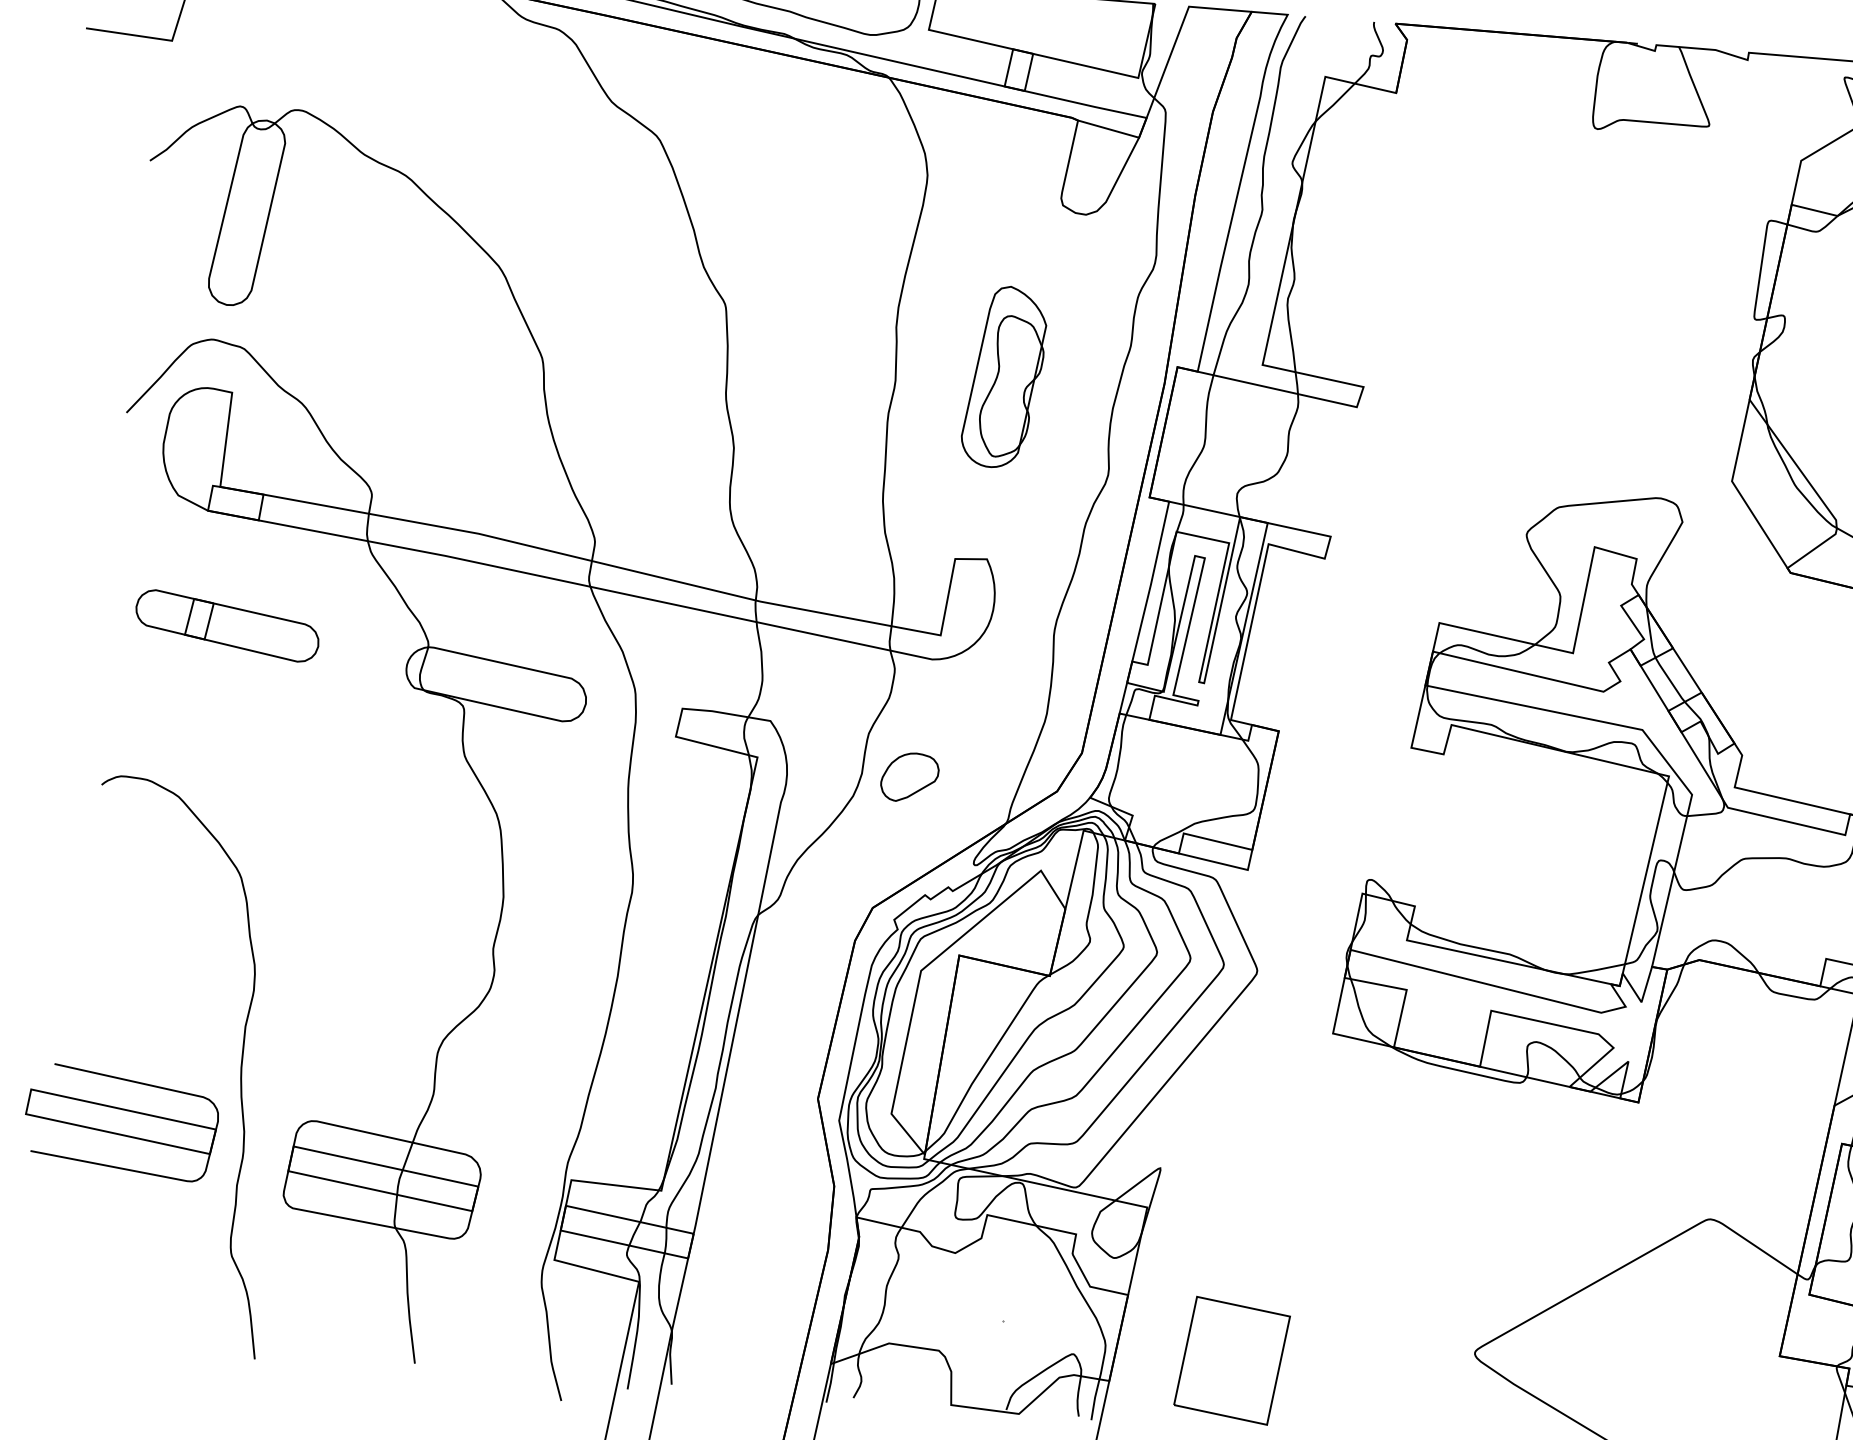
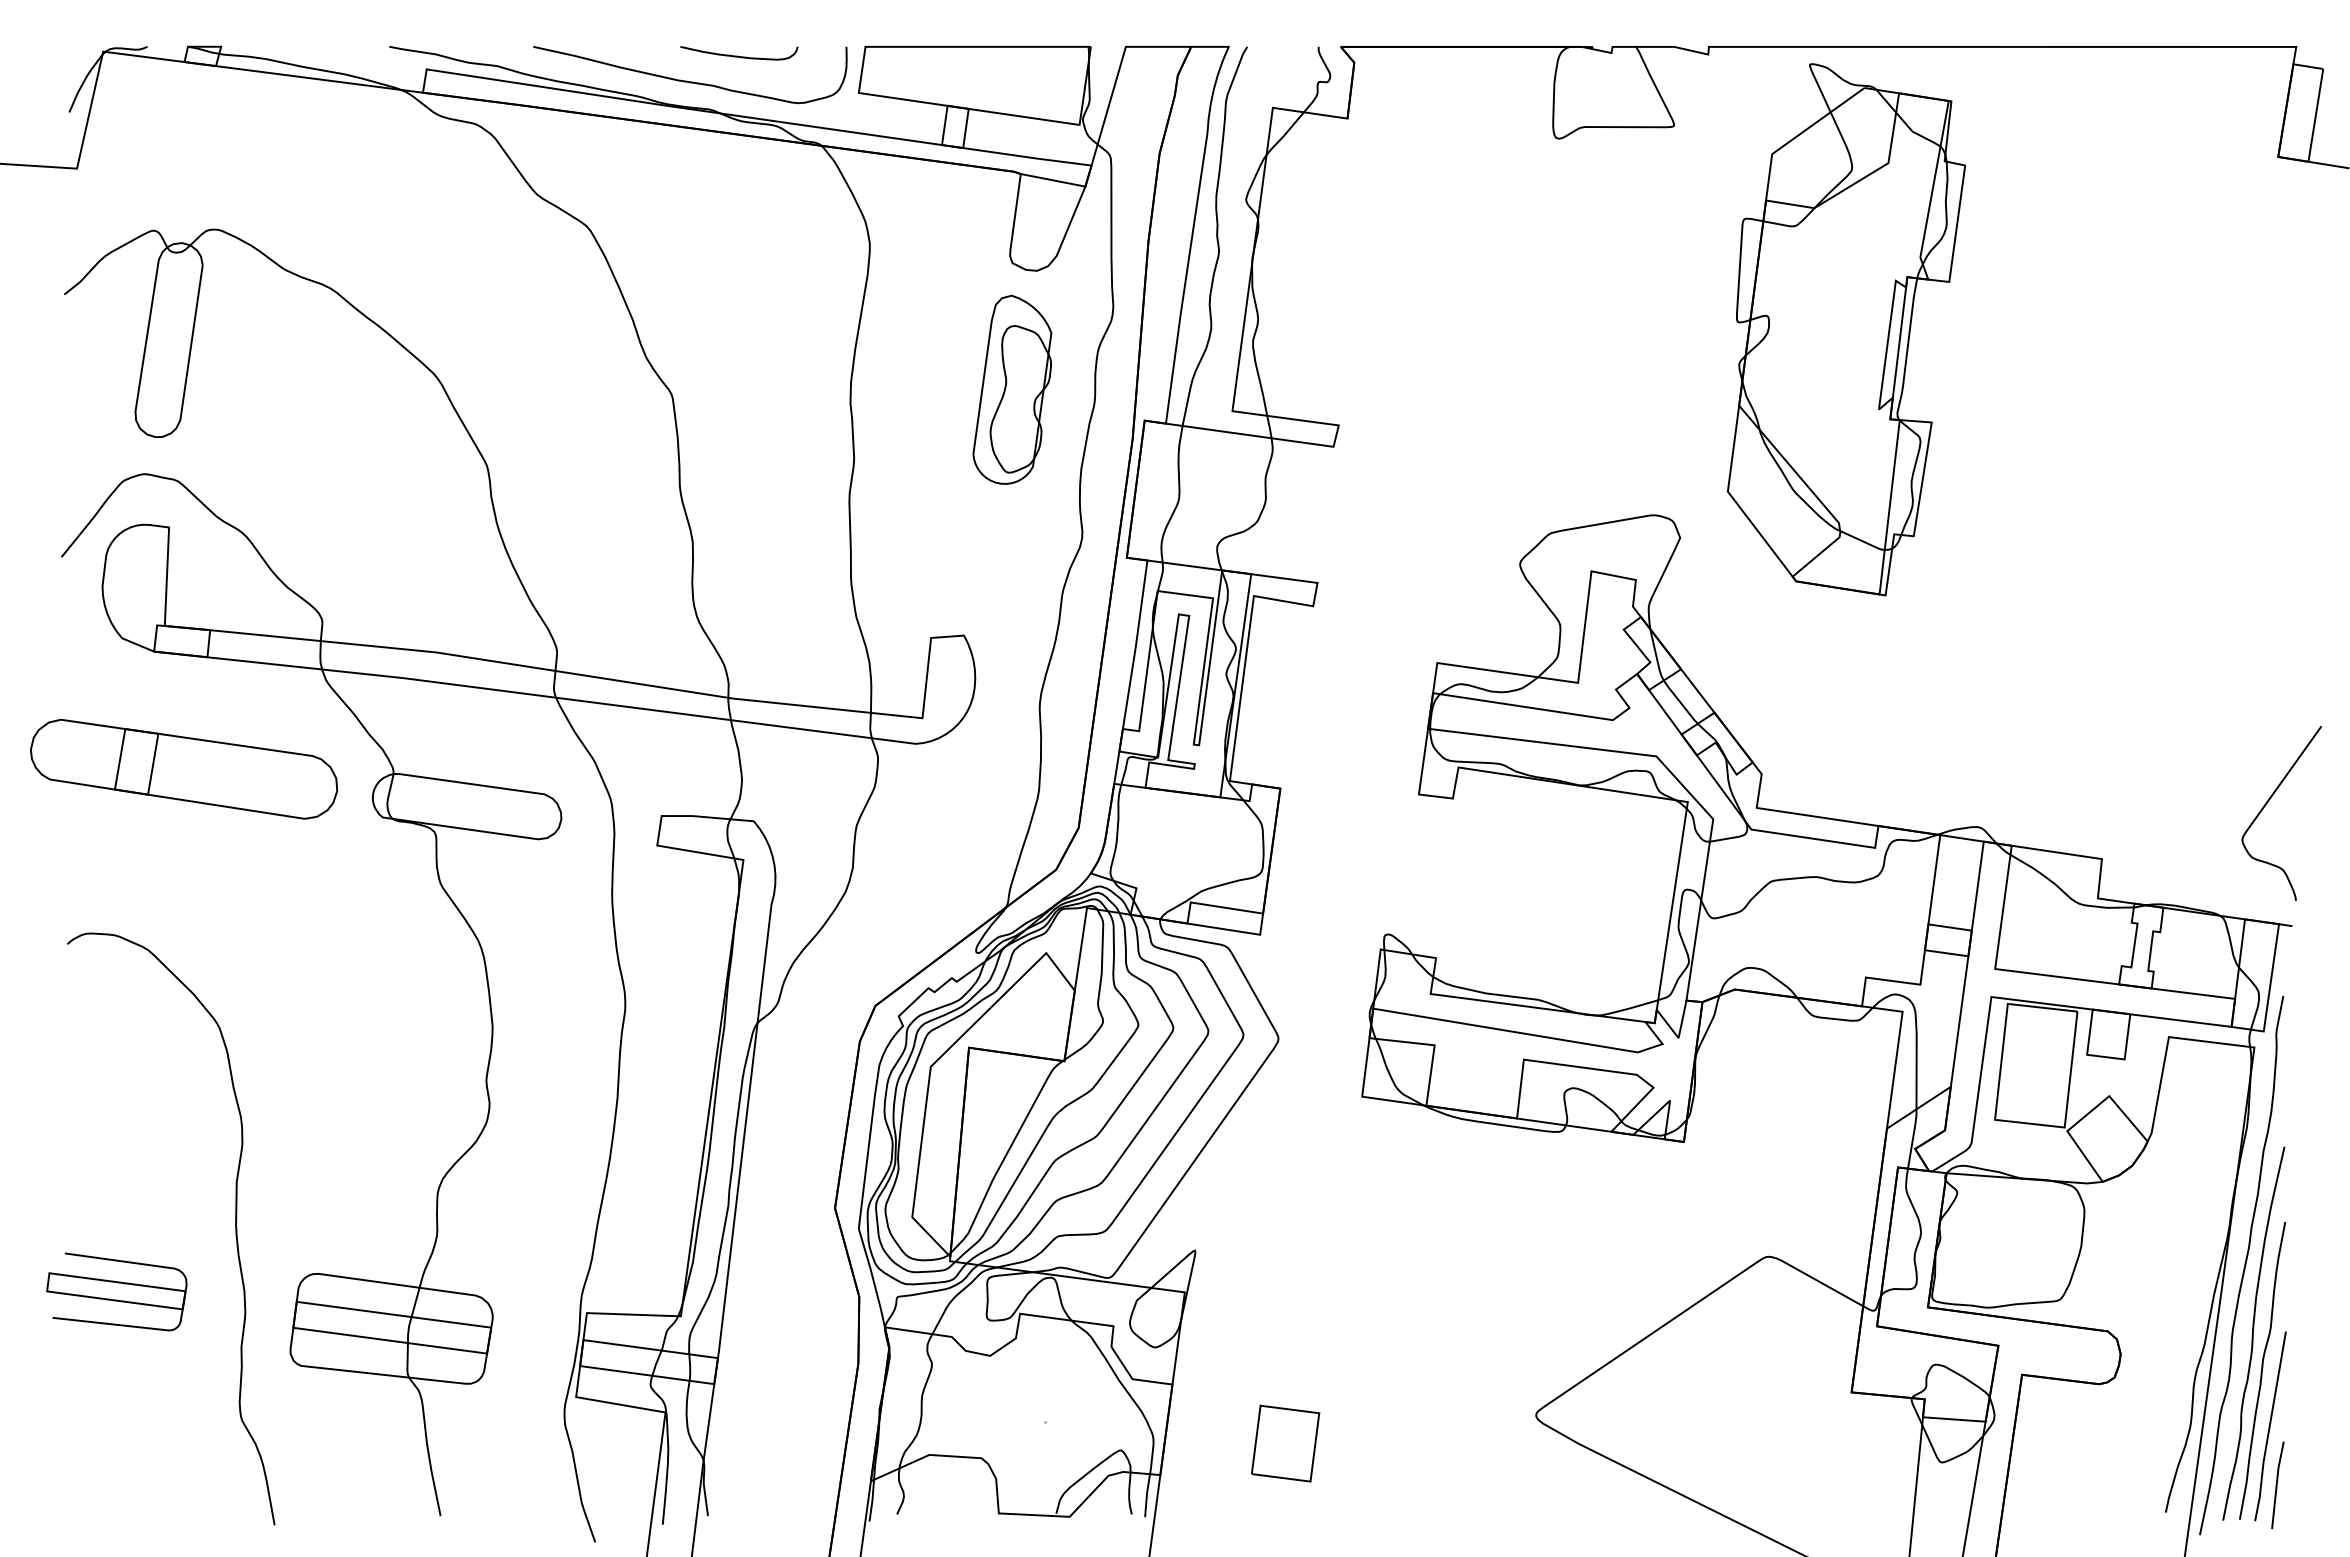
part: (1004, 376) -> (1012, 389), moved
part: (226, 625) -> (183, 768), size x1.6
part: (909, 777) -> (902, 867), removed
part: (121, 1122) -> (116, 1291), size x0.7
part: (1232, 1360) -> (1285, 1443), size x0.6

